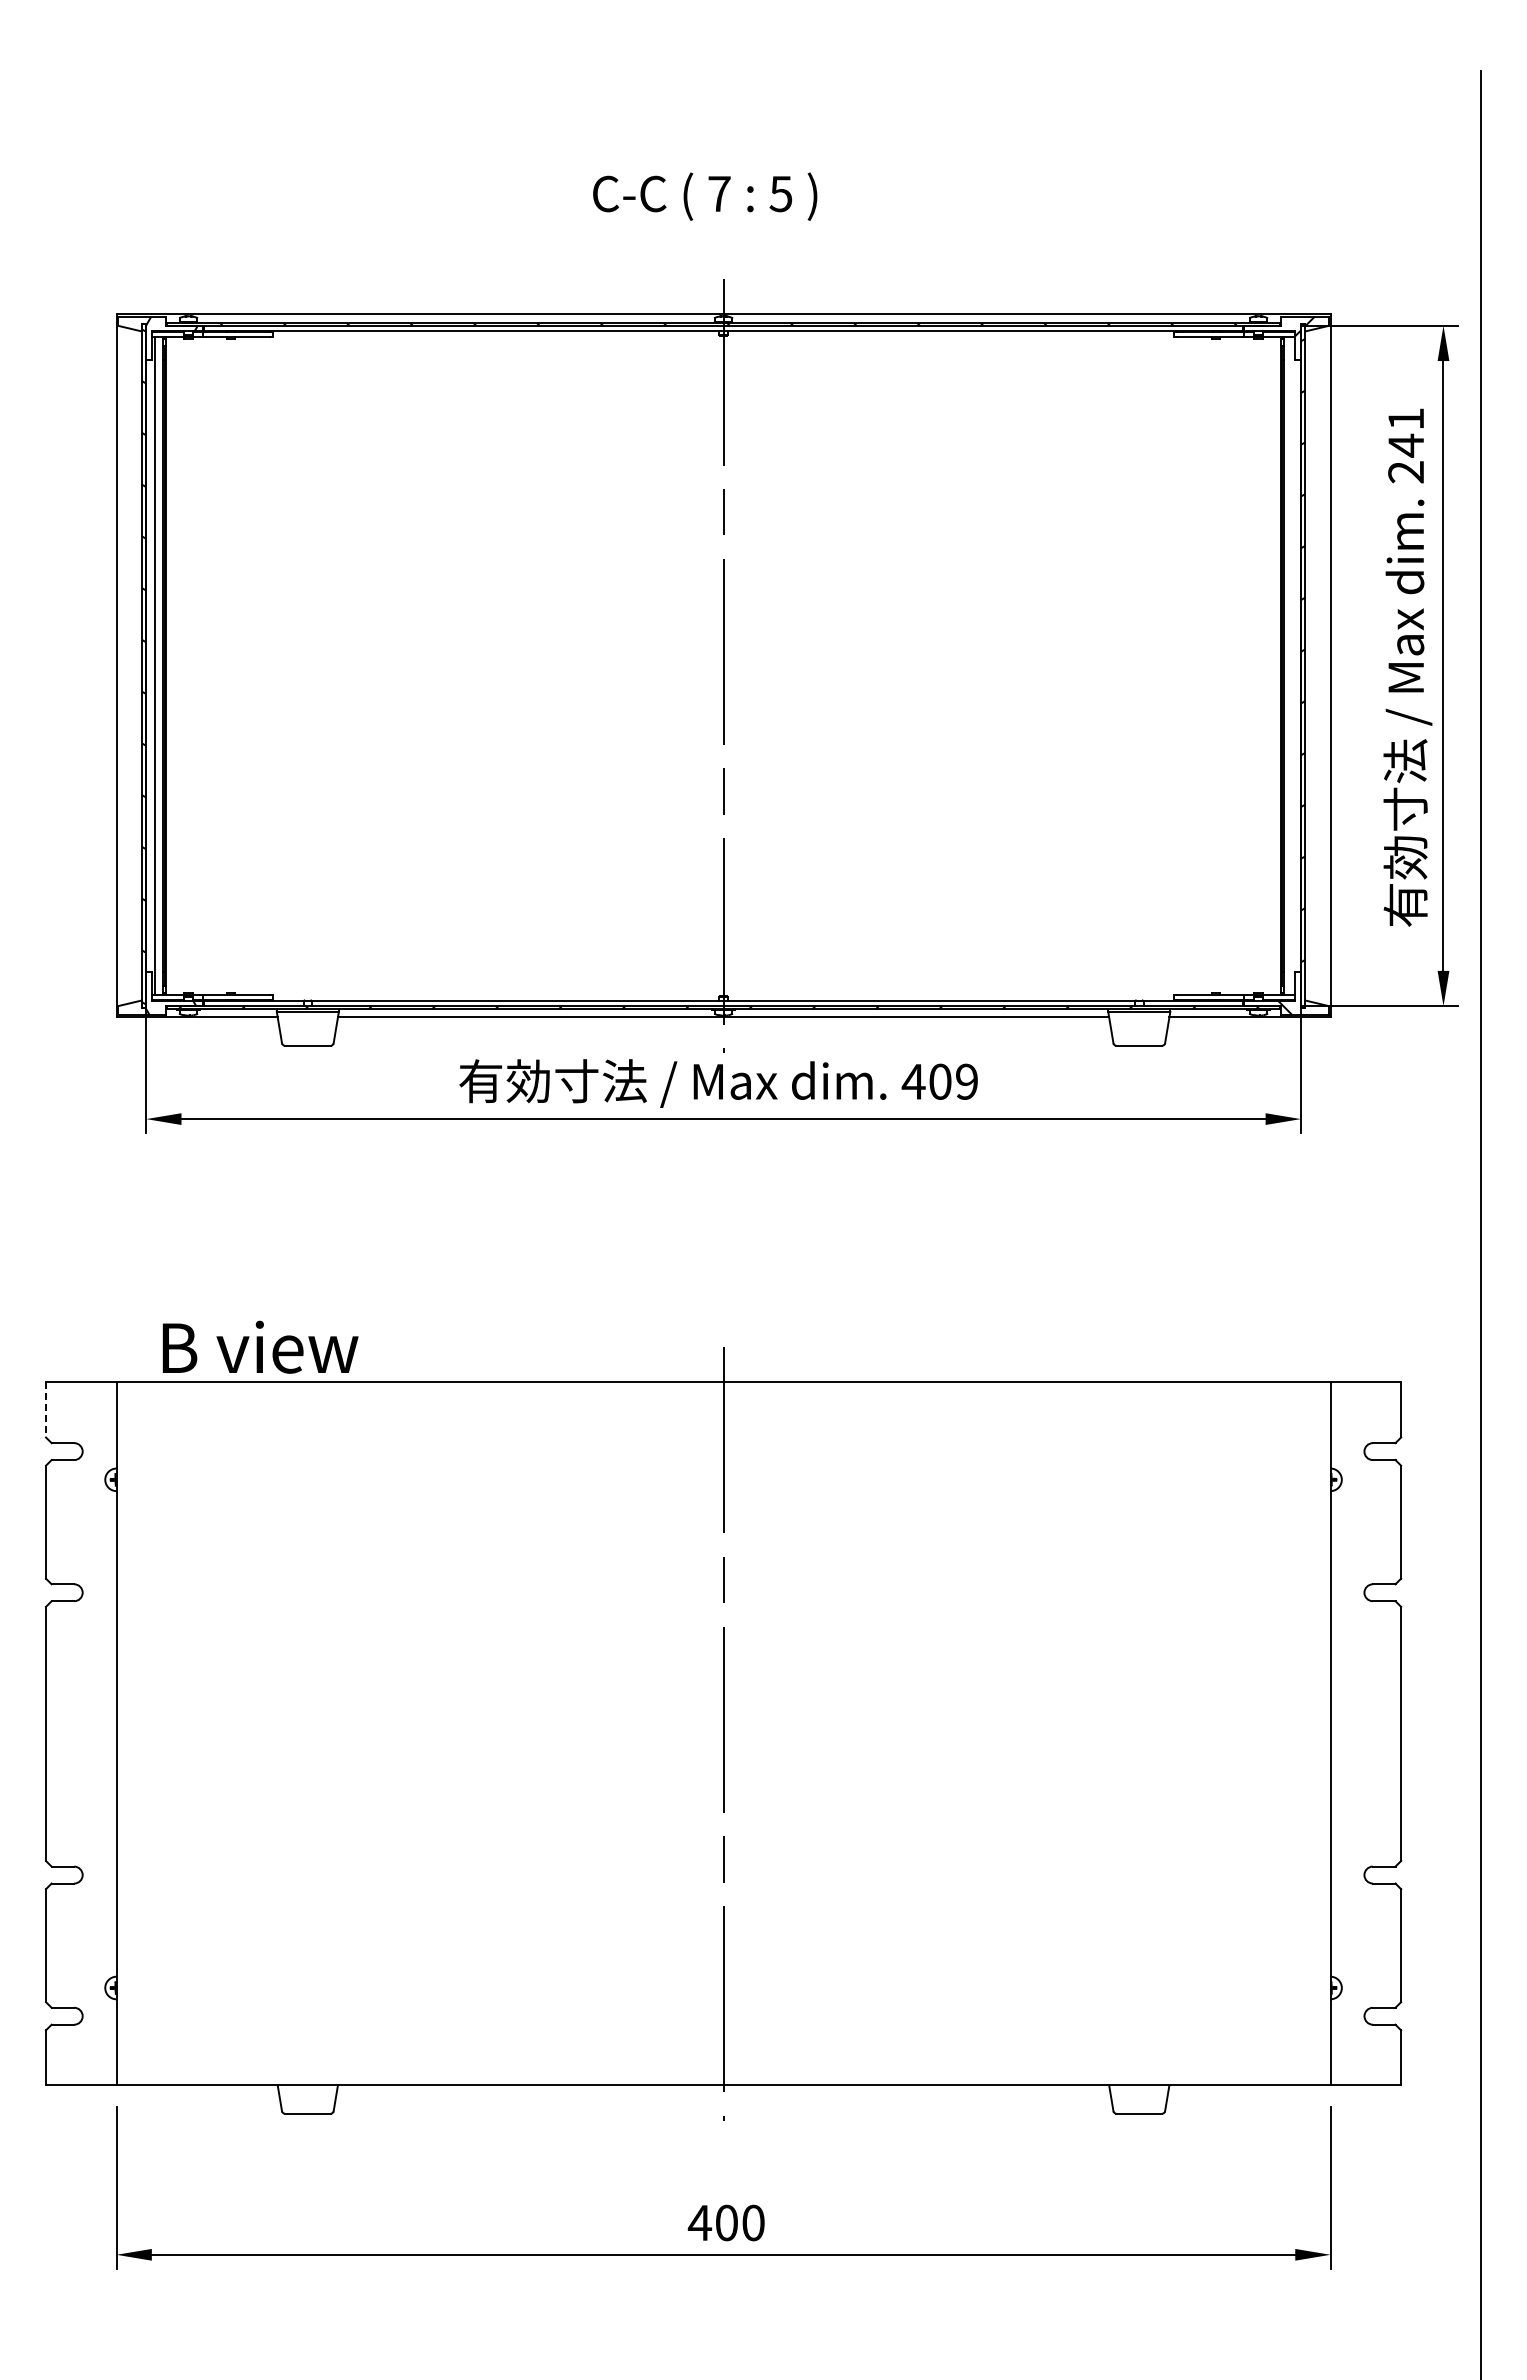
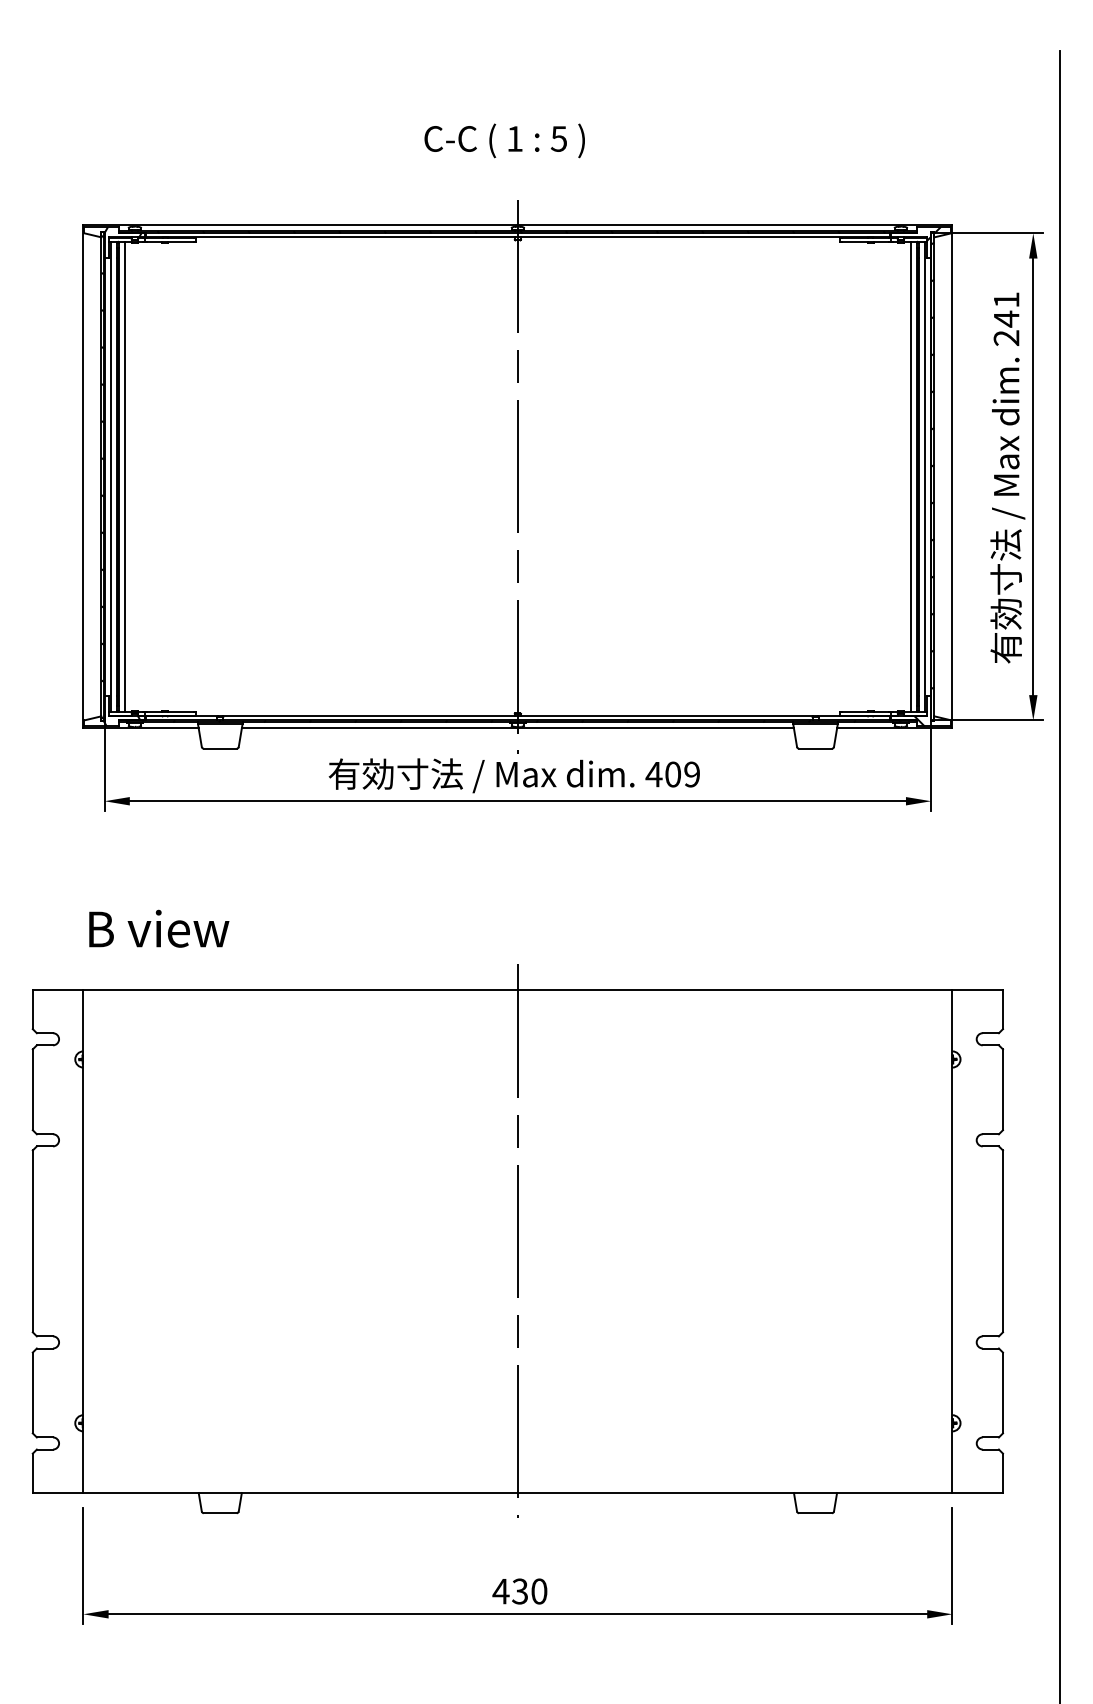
text: (719, 193) -> (515, 138), 7 -> 1
line: (174, 665) -> (124, 476), added
line: (1272, 665) -> (910, 476), added
line: (1292, 665) -> (925, 476), added
text: (260, 1346) -> (159, 928), moved
line: (45, 1409) -> (32, 1009), dashed -> solid
text: (726, 2222) -> (520, 1591), 400 -> 430

